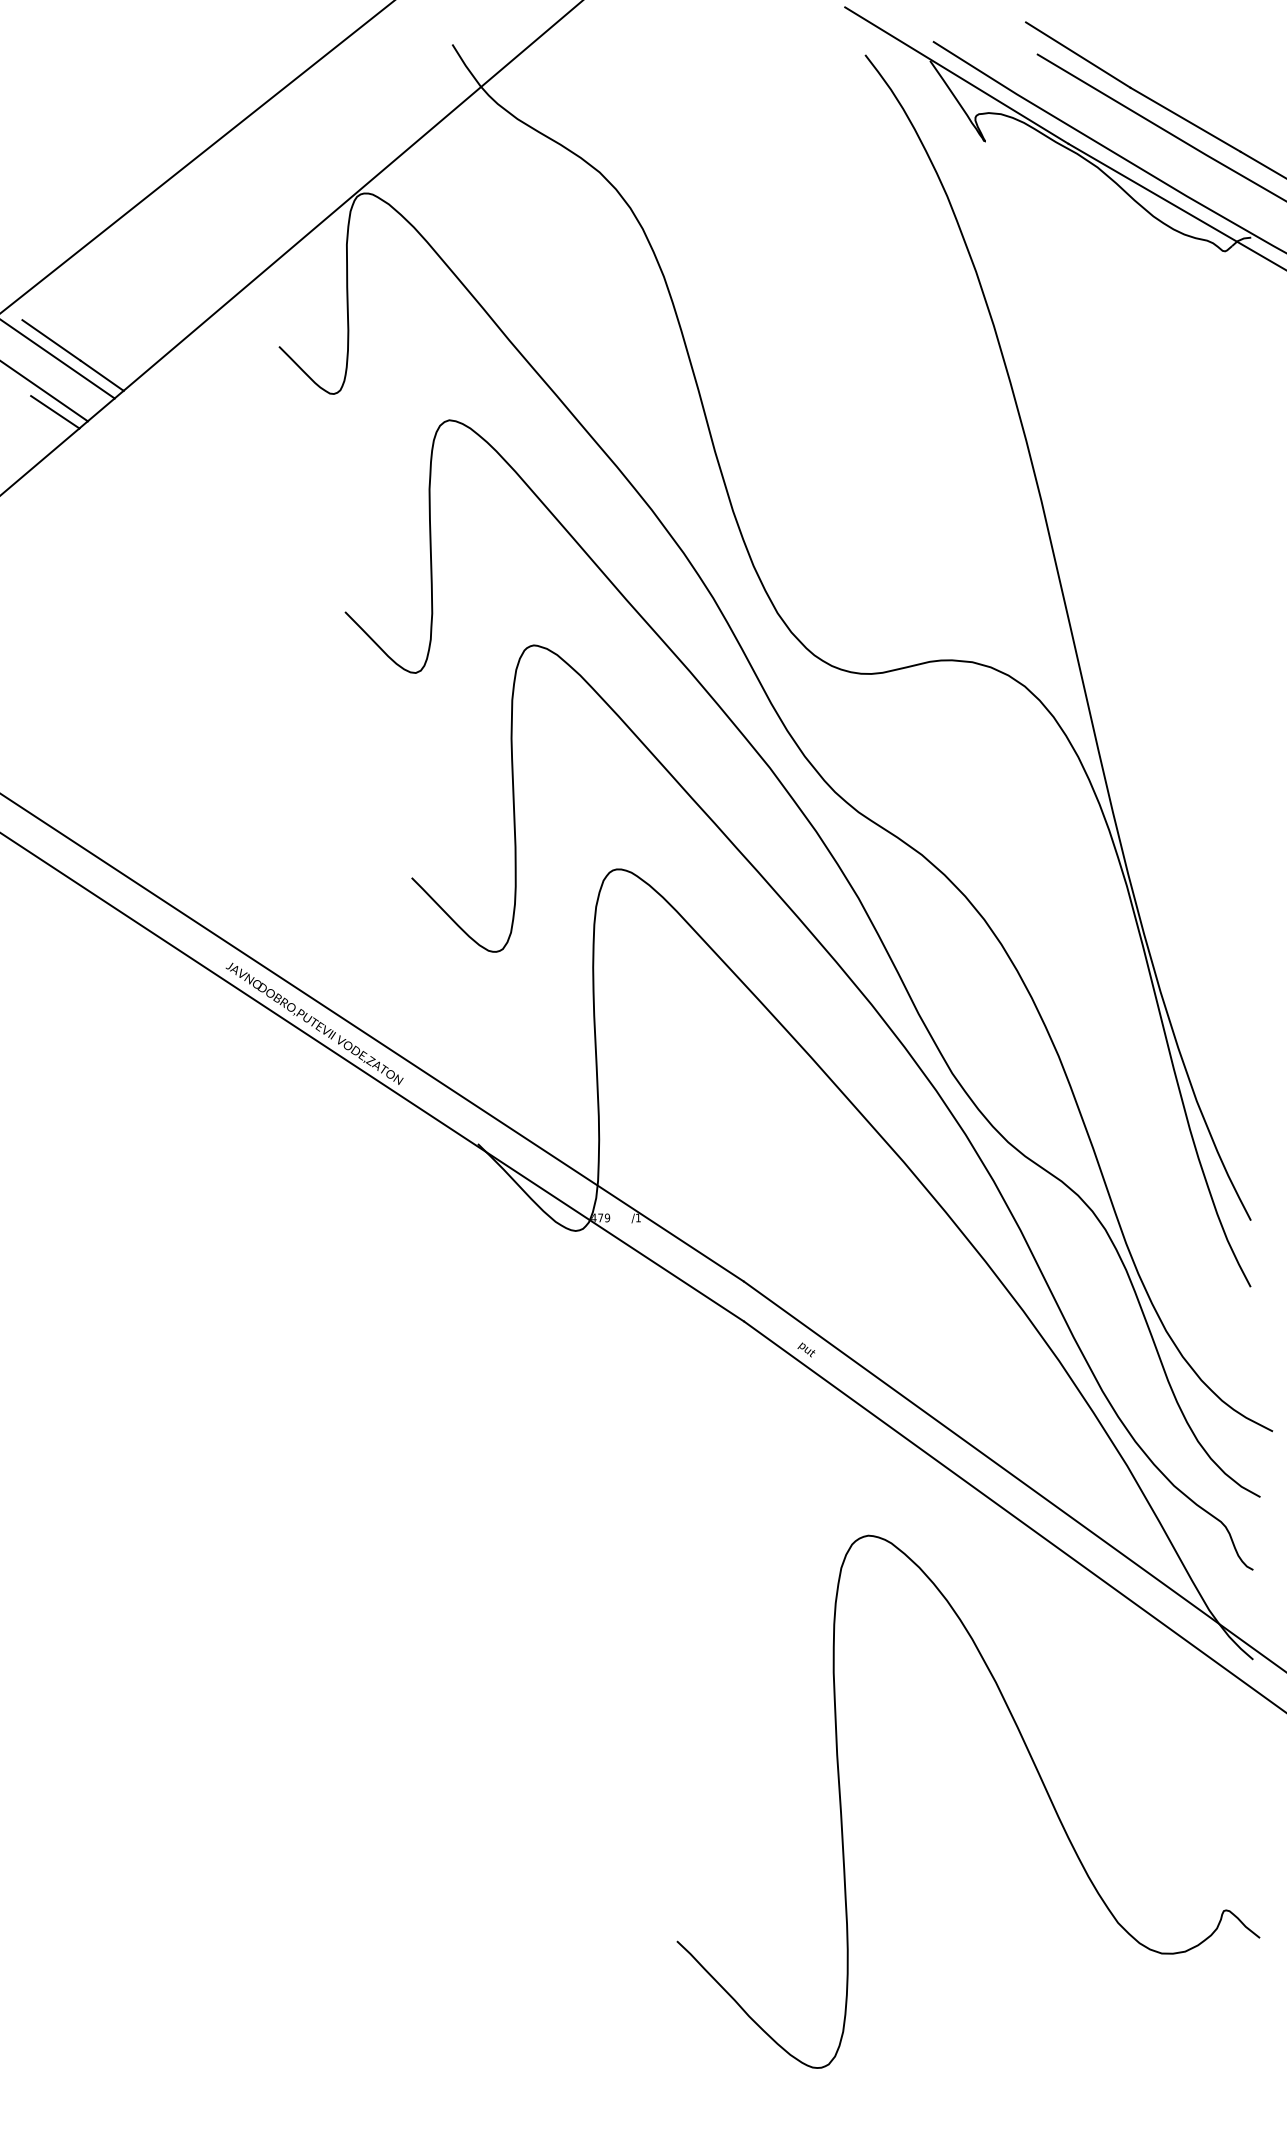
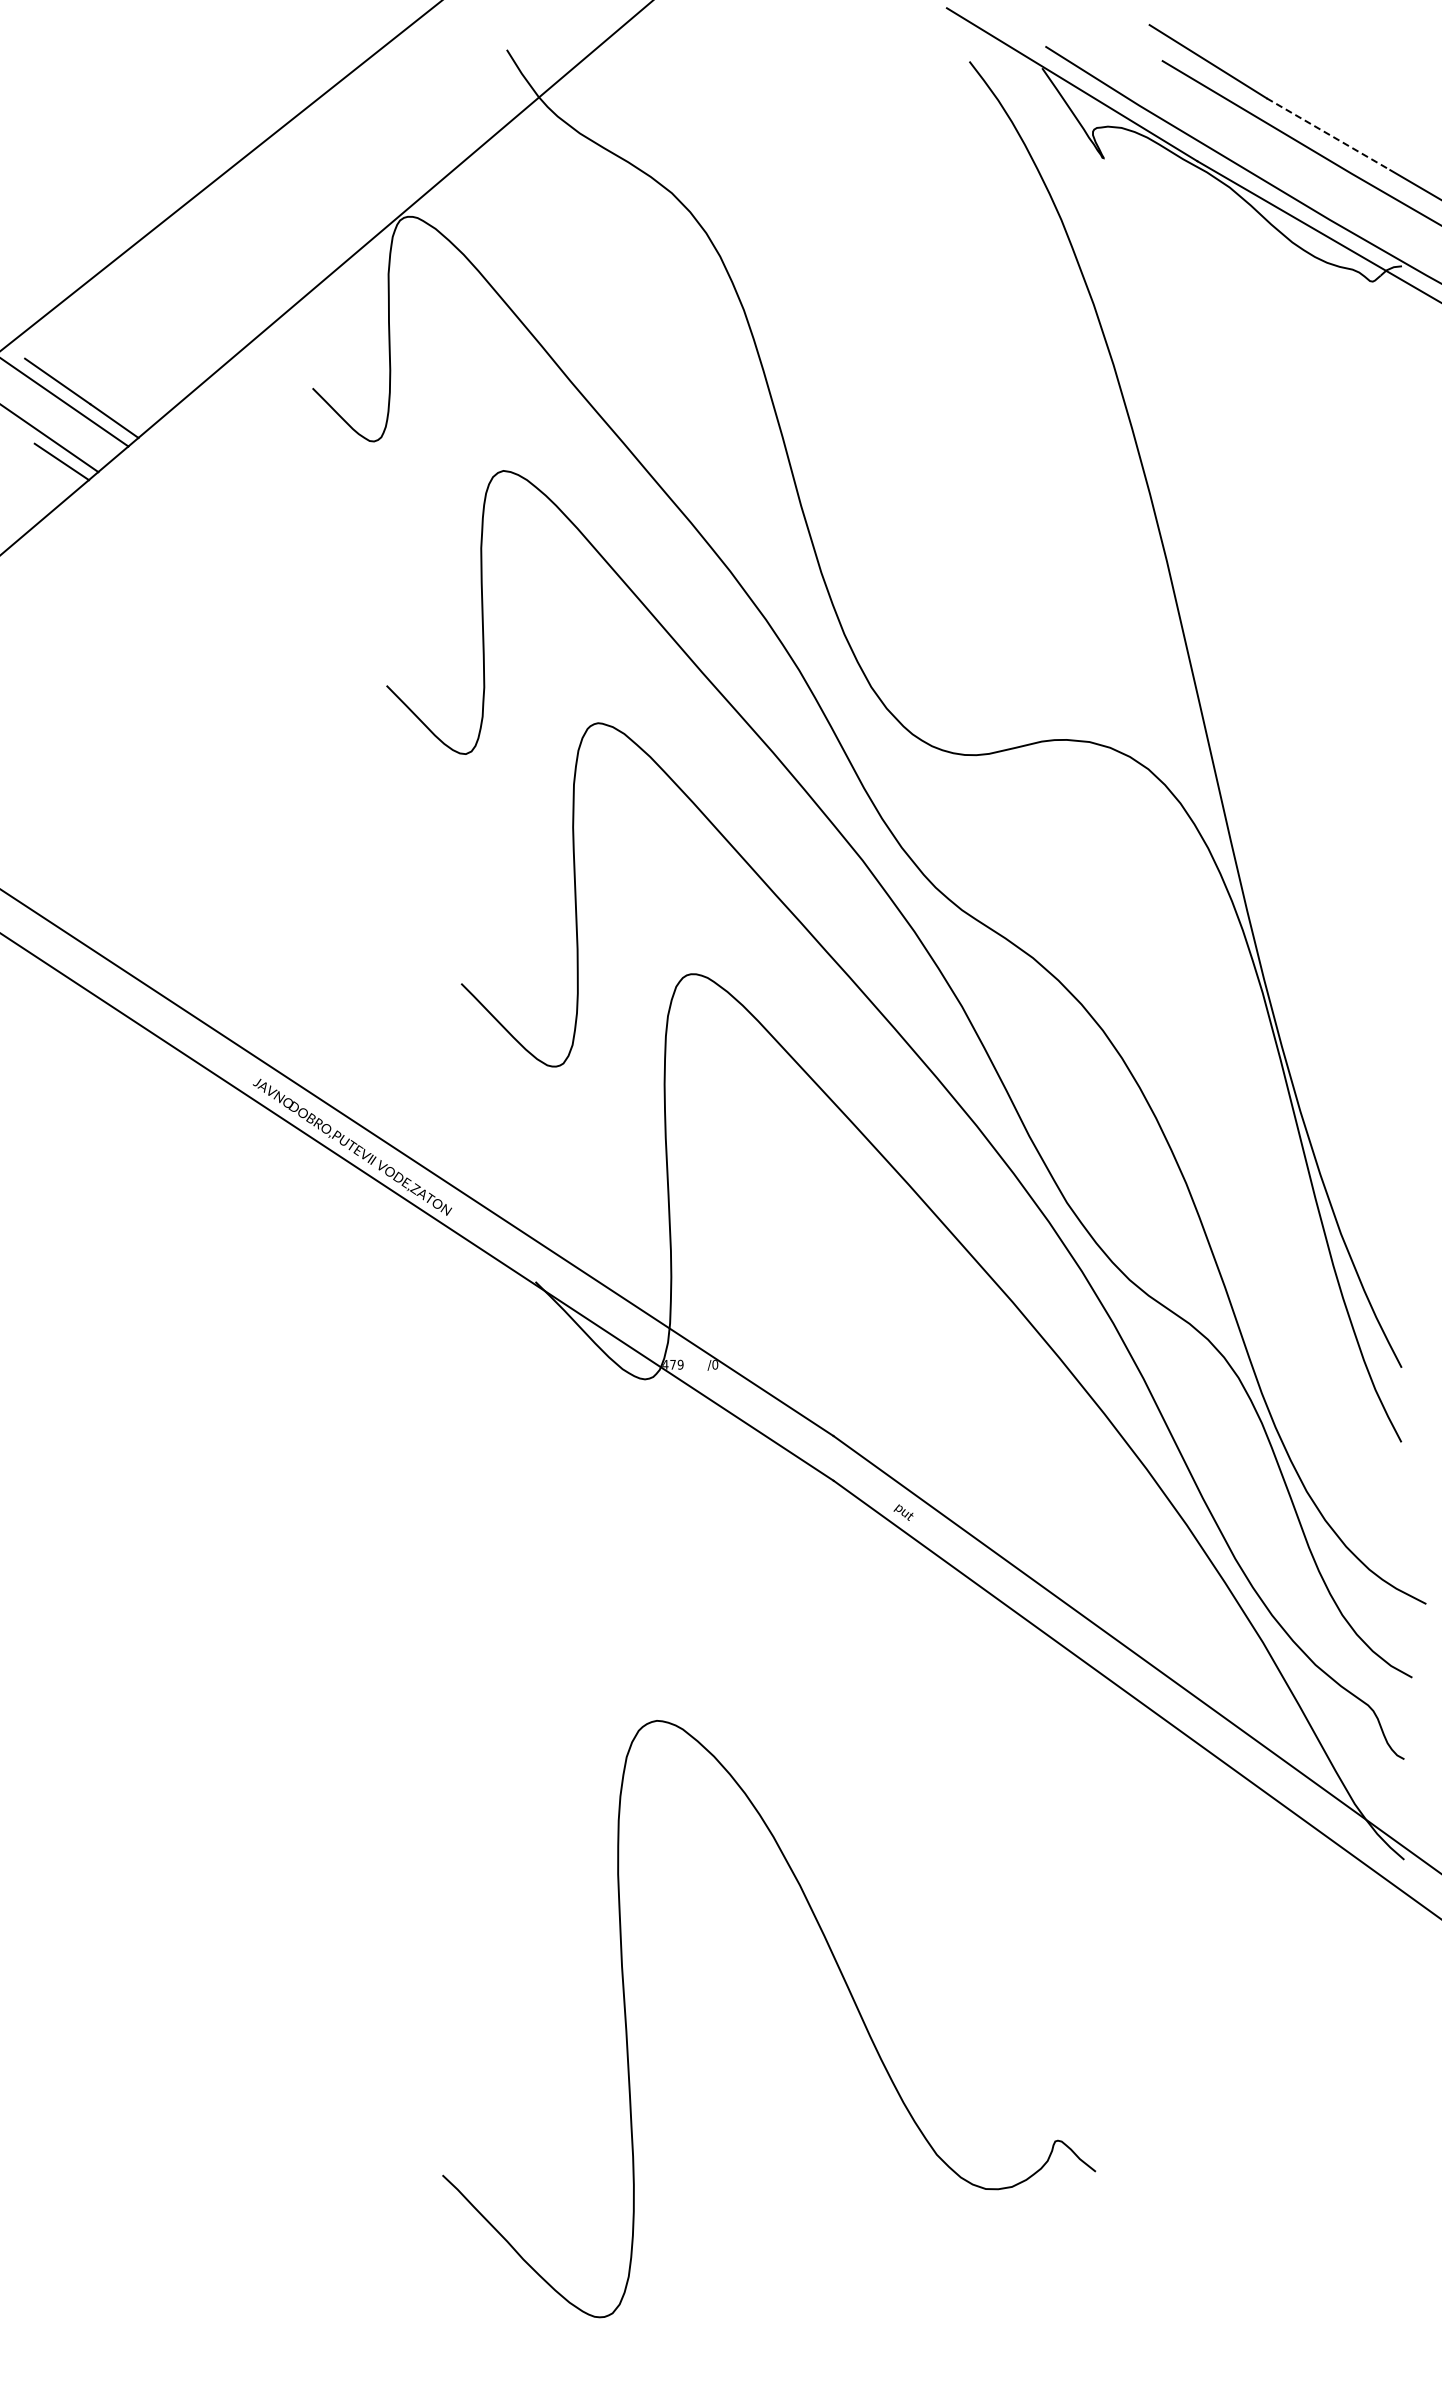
line: (1185, 120) -> (1328, 134), solid -> dashed
text: (638, 1217) -> (715, 1364), /1 -> /0
curve: (1035, 1769) -> (844, 1982), moved

